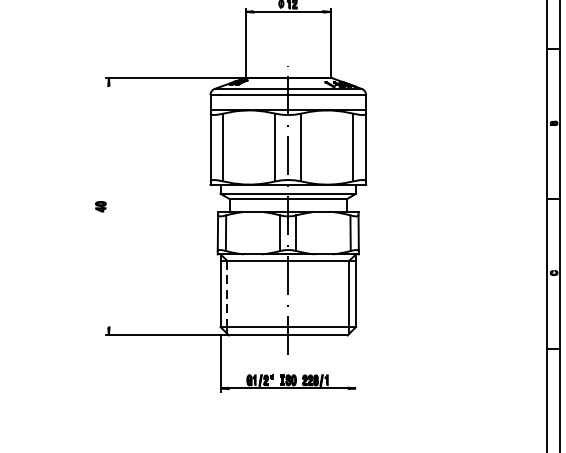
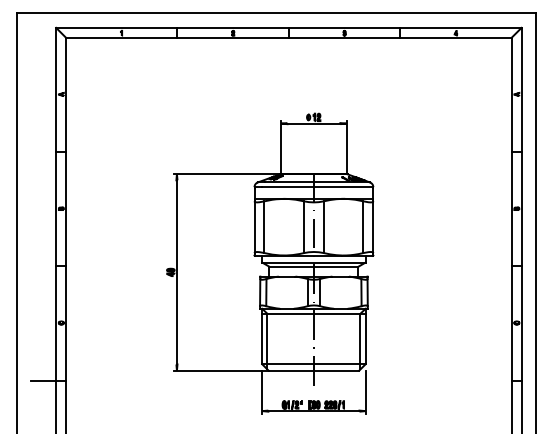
line: (108, 206) -> (176, 272), added
line: (227, 294) -> (267, 339), dashed -> solid
line: (355, 362) -> (365, 391), added

